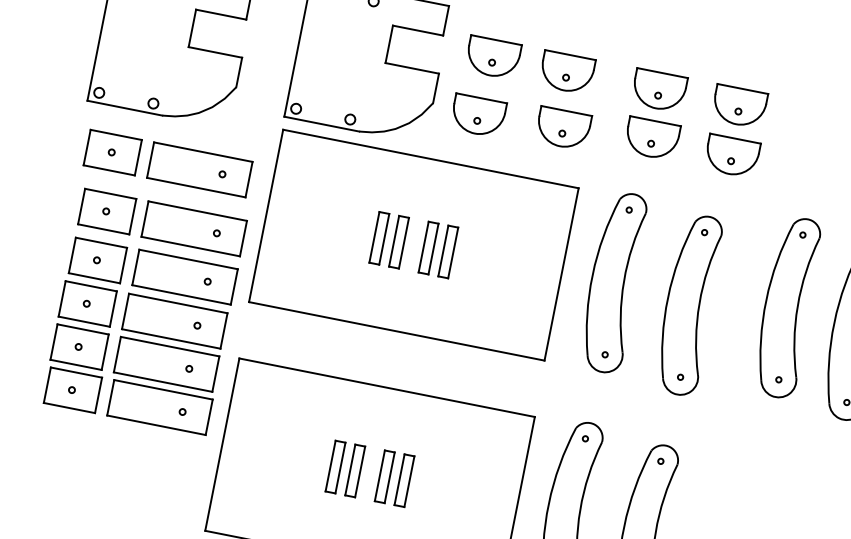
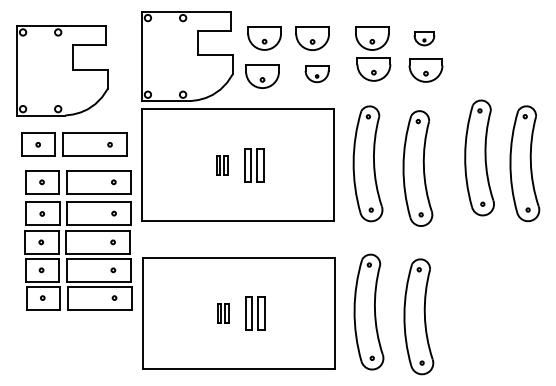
part: (739, 106) -> (424, 38), size x0.6
part: (562, 129) -> (316, 74), size x0.7
part: (389, 240) -> (222, 165), size x0.6
part: (345, 468) -> (223, 313), size x0.6

